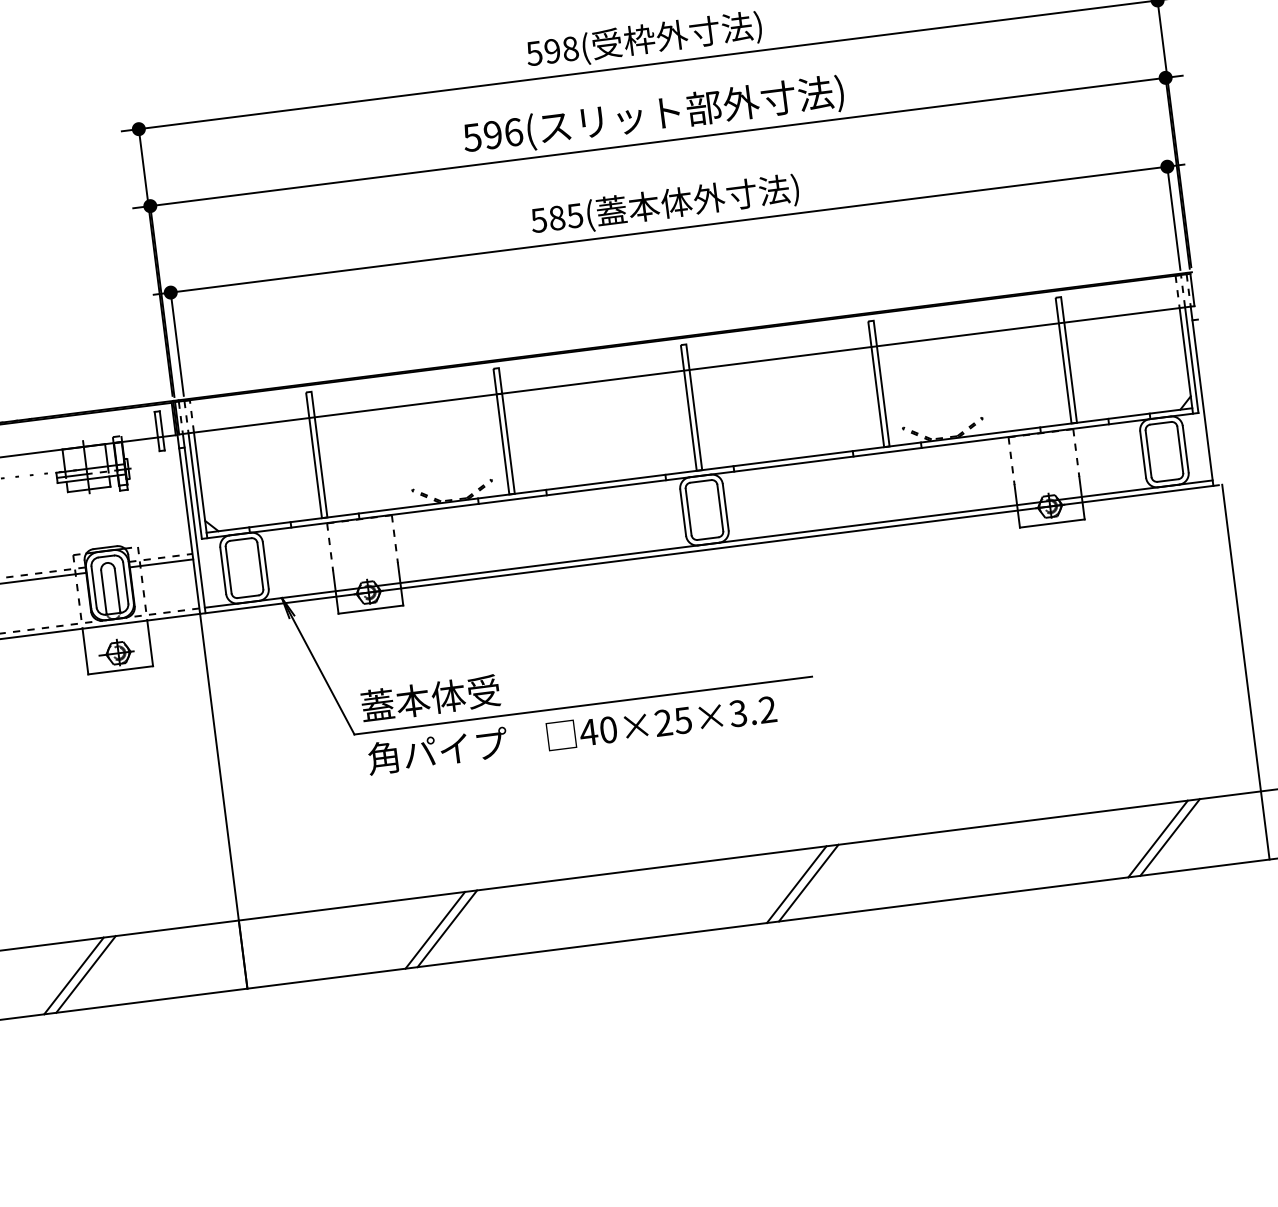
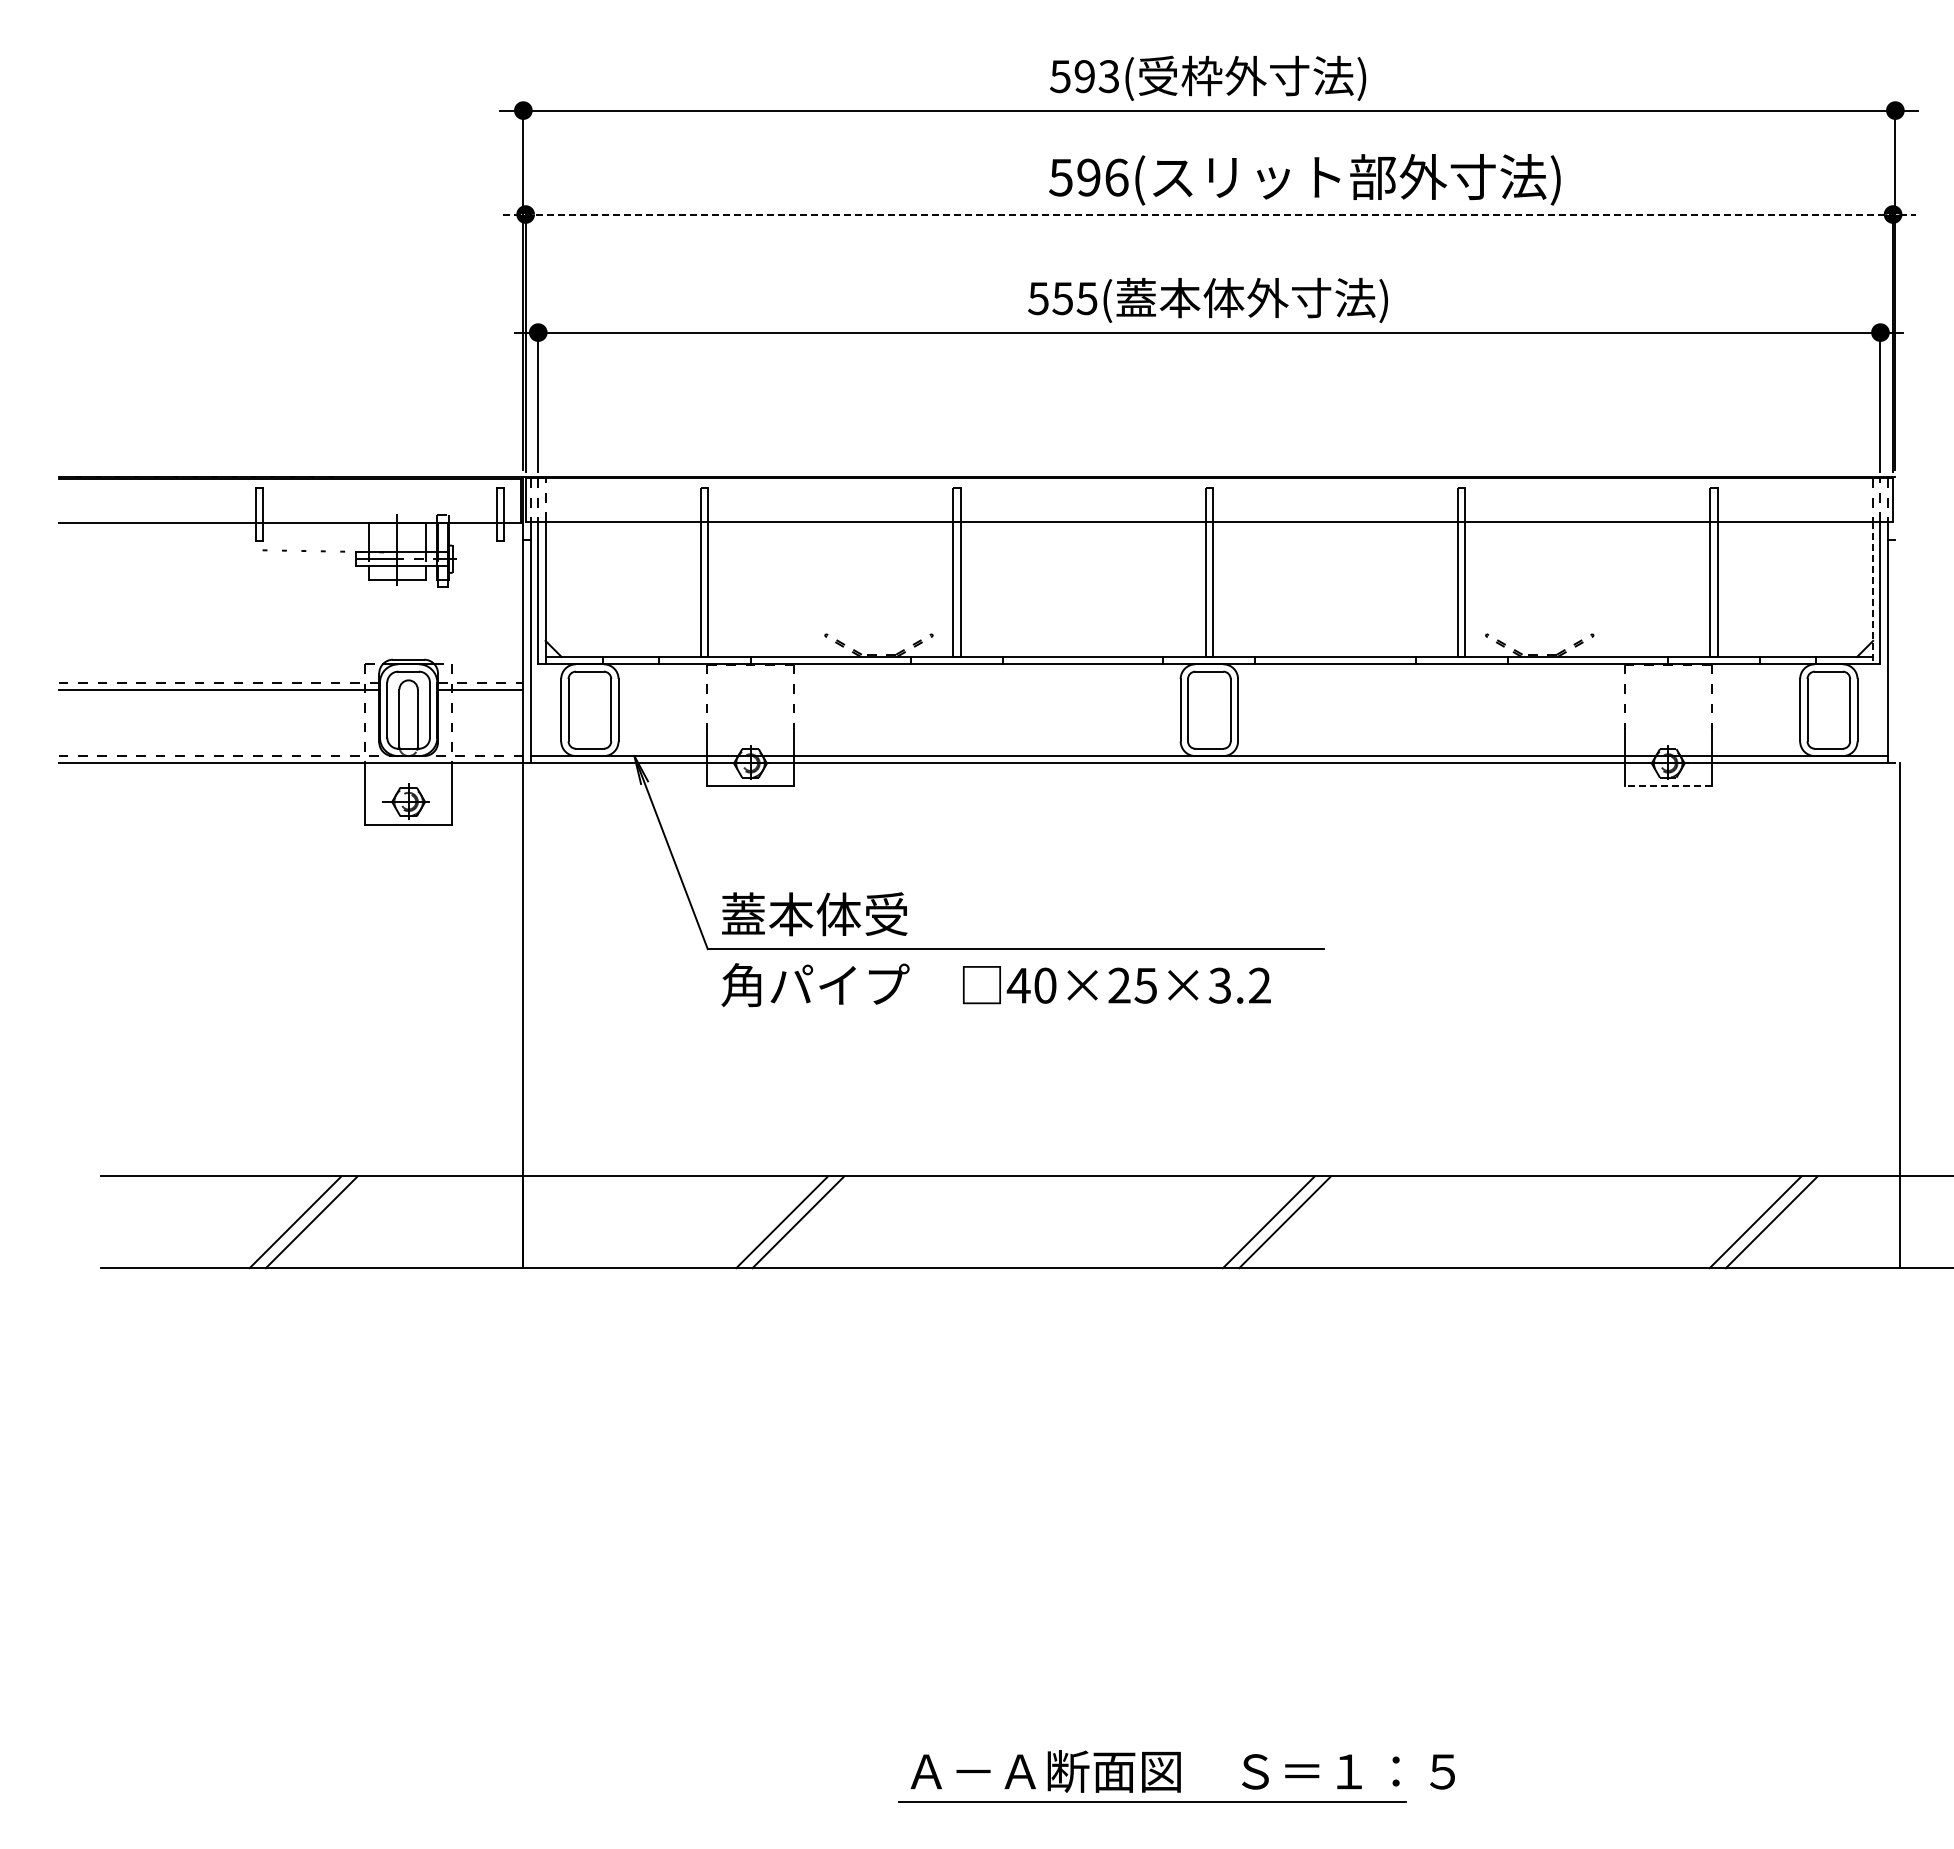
text: (570, 48) -> (1108, 76), 598( -> 593(
text: (653, 116) -> (1304, 179), moved
line: (658, 141) -> (1209, 214), solid -> dashed
text: (556, 218) -> (1062, 298), 585( -> 555(
line: (1186, 361) -> (1873, 593), solid -> dashed
line: (1052, 523) -> (1668, 786), solid -> dashed

